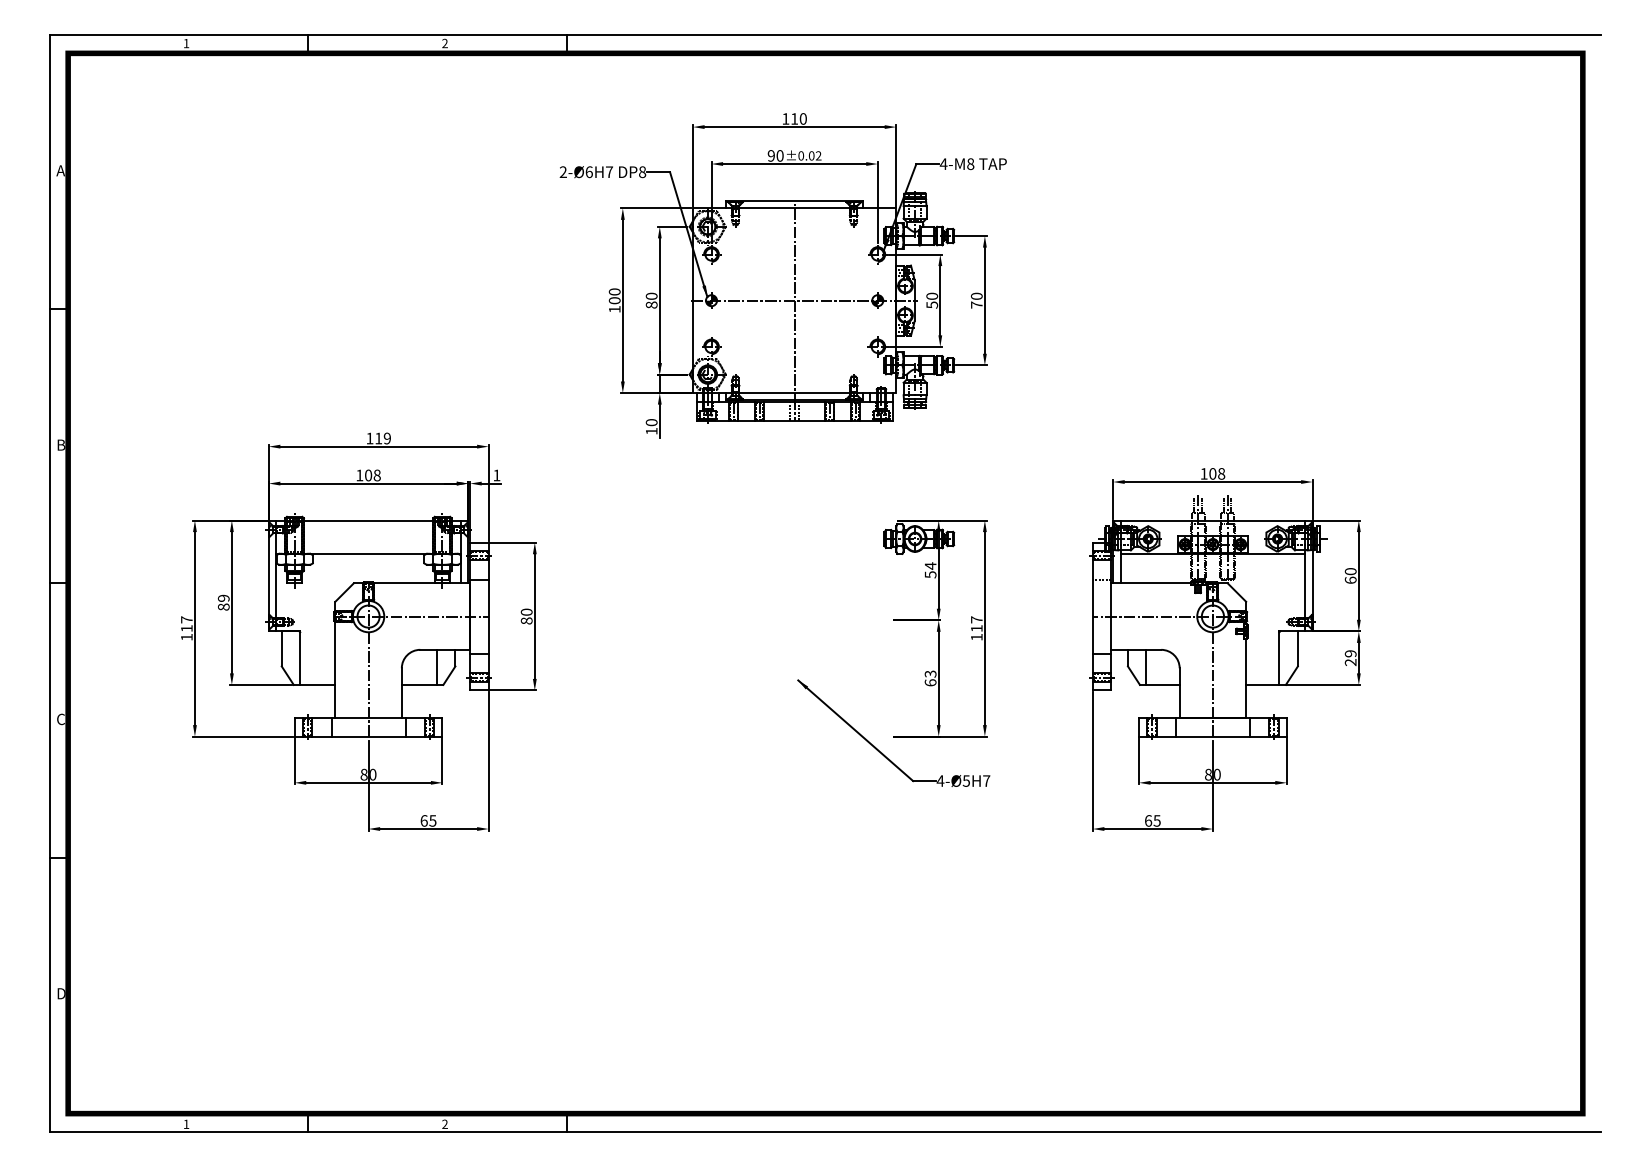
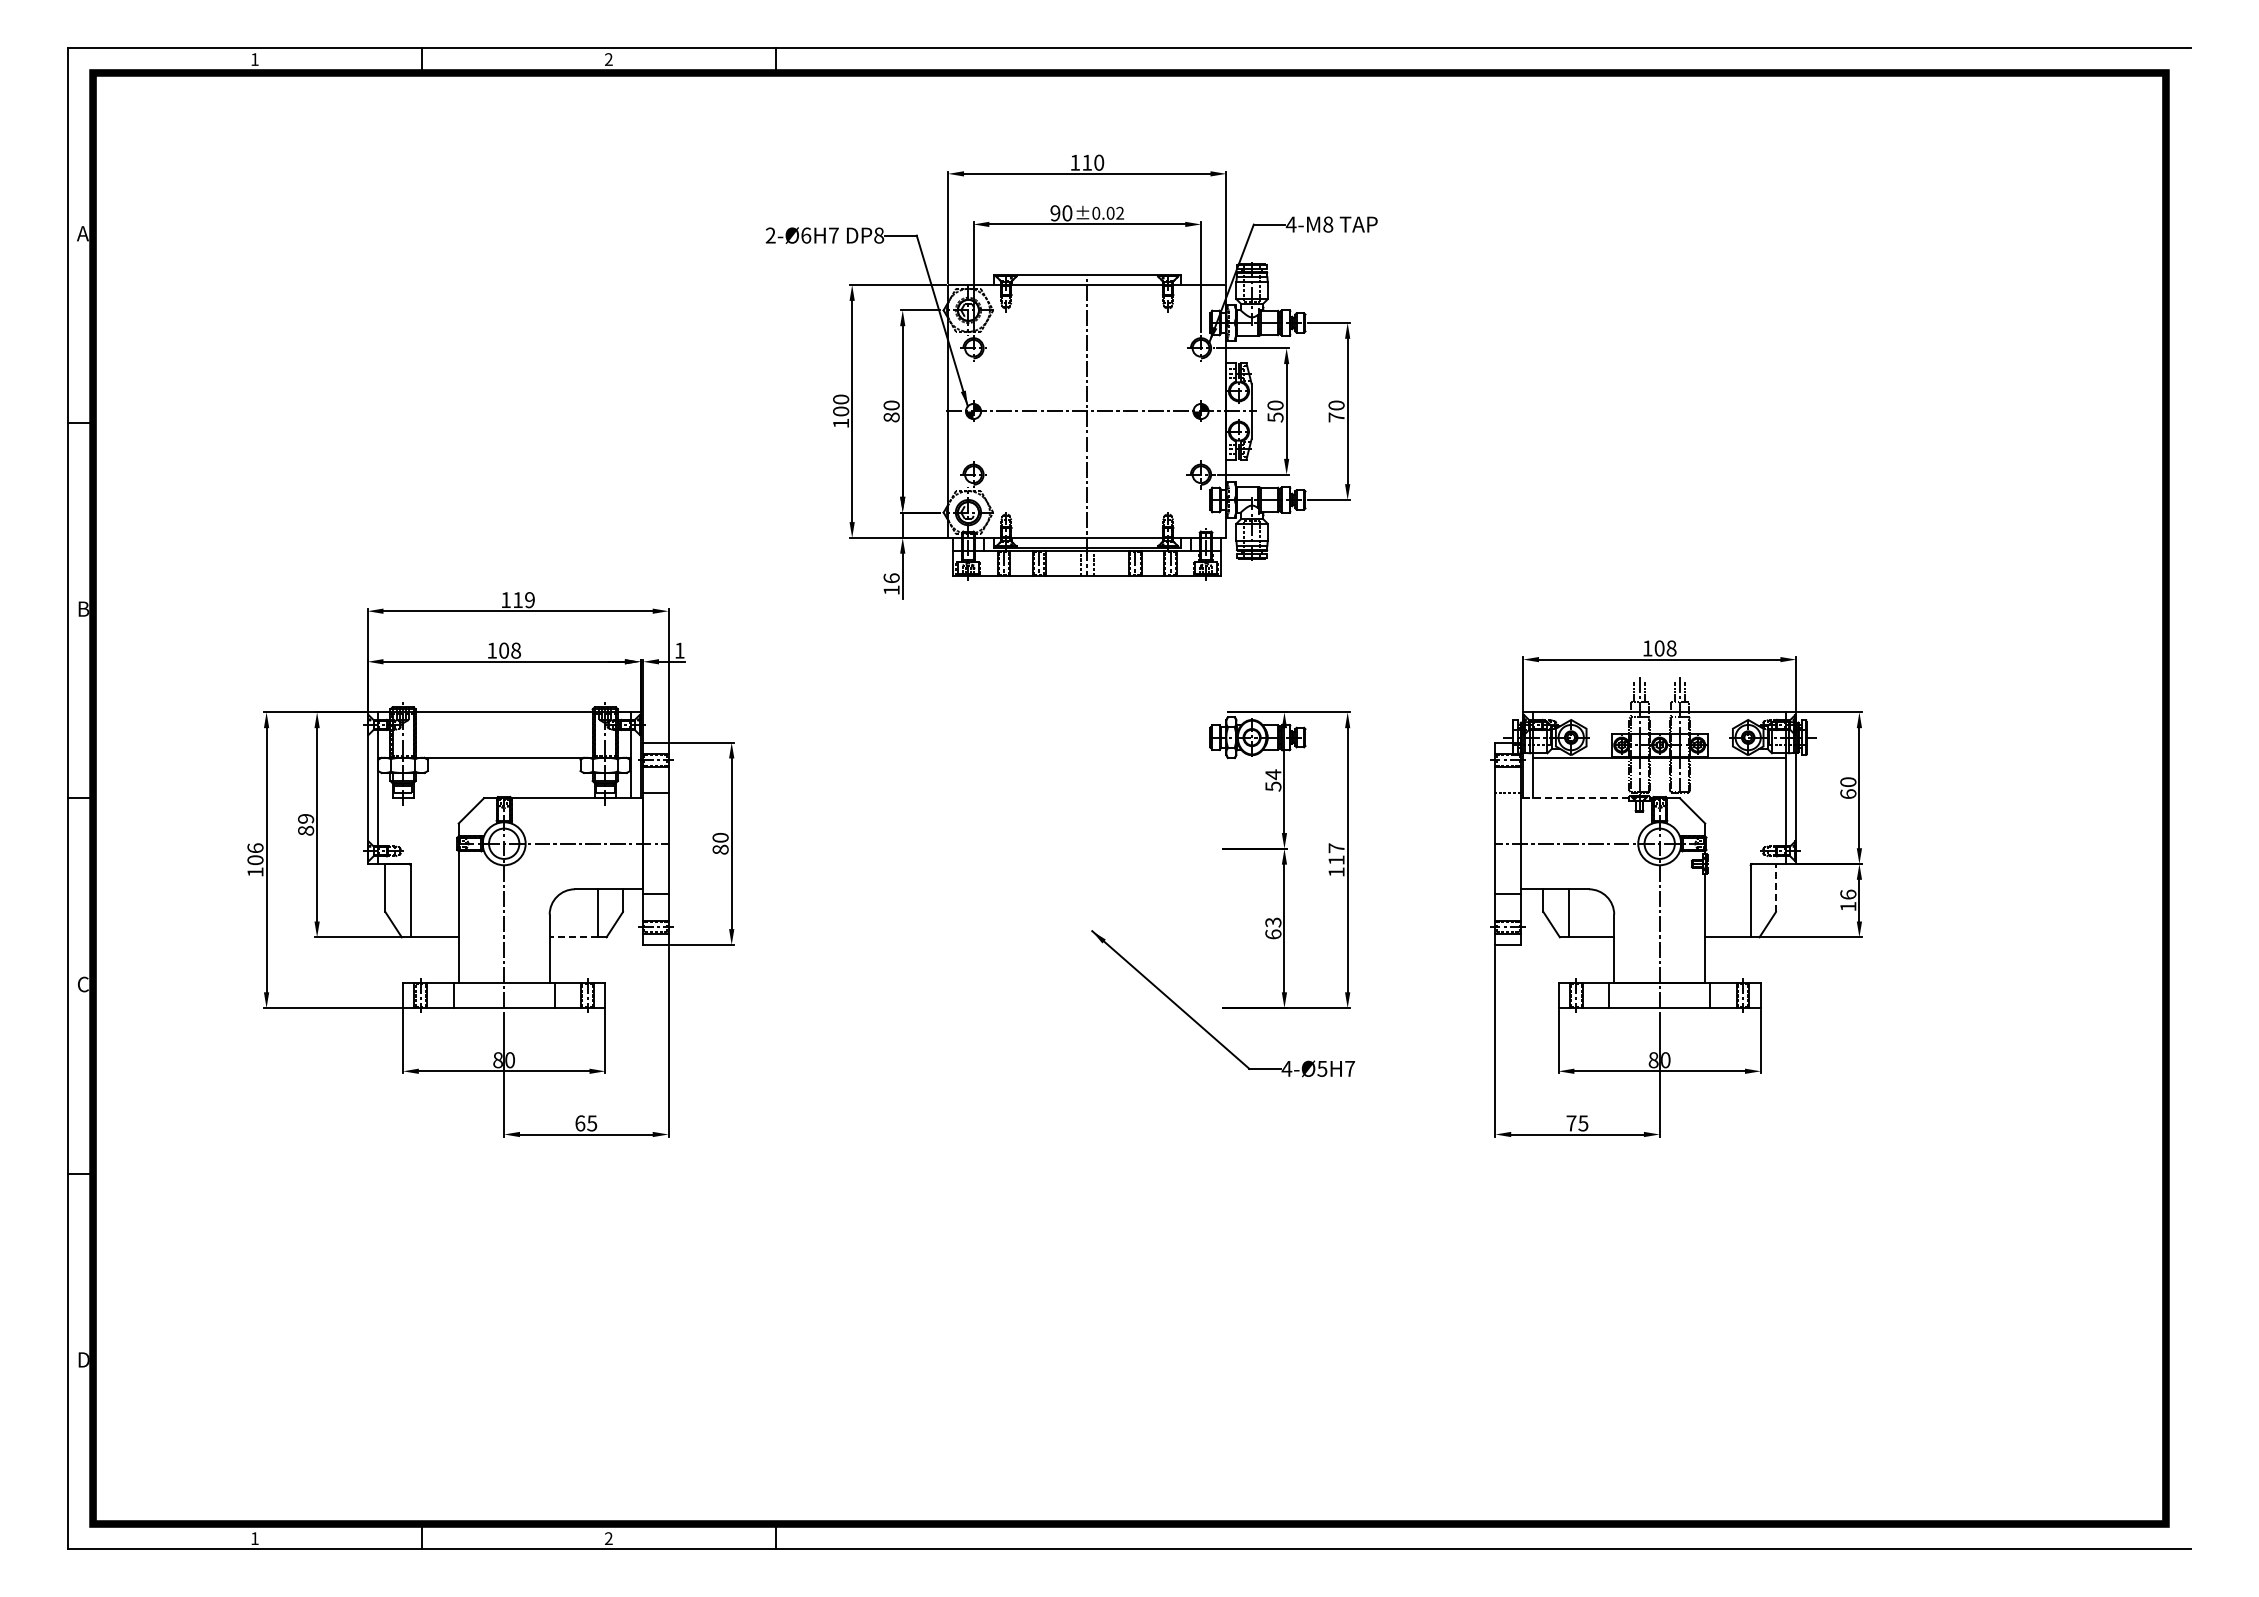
text: (651, 422) -> (891, 578), 10 -> 16
line: (1150, 583) -> (1574, 798), solid -> dashed
text: (186, 624) -> (255, 854), 117 -> 106
line: (1298, 648) -> (1776, 887), solid -> dashed
text: (1350, 658) -> (1848, 900), 29 -> 16
line: (419, 685) -> (573, 937), solid -> dashed
text: (1148, 820) -> (1571, 1123), 65 -> 75

